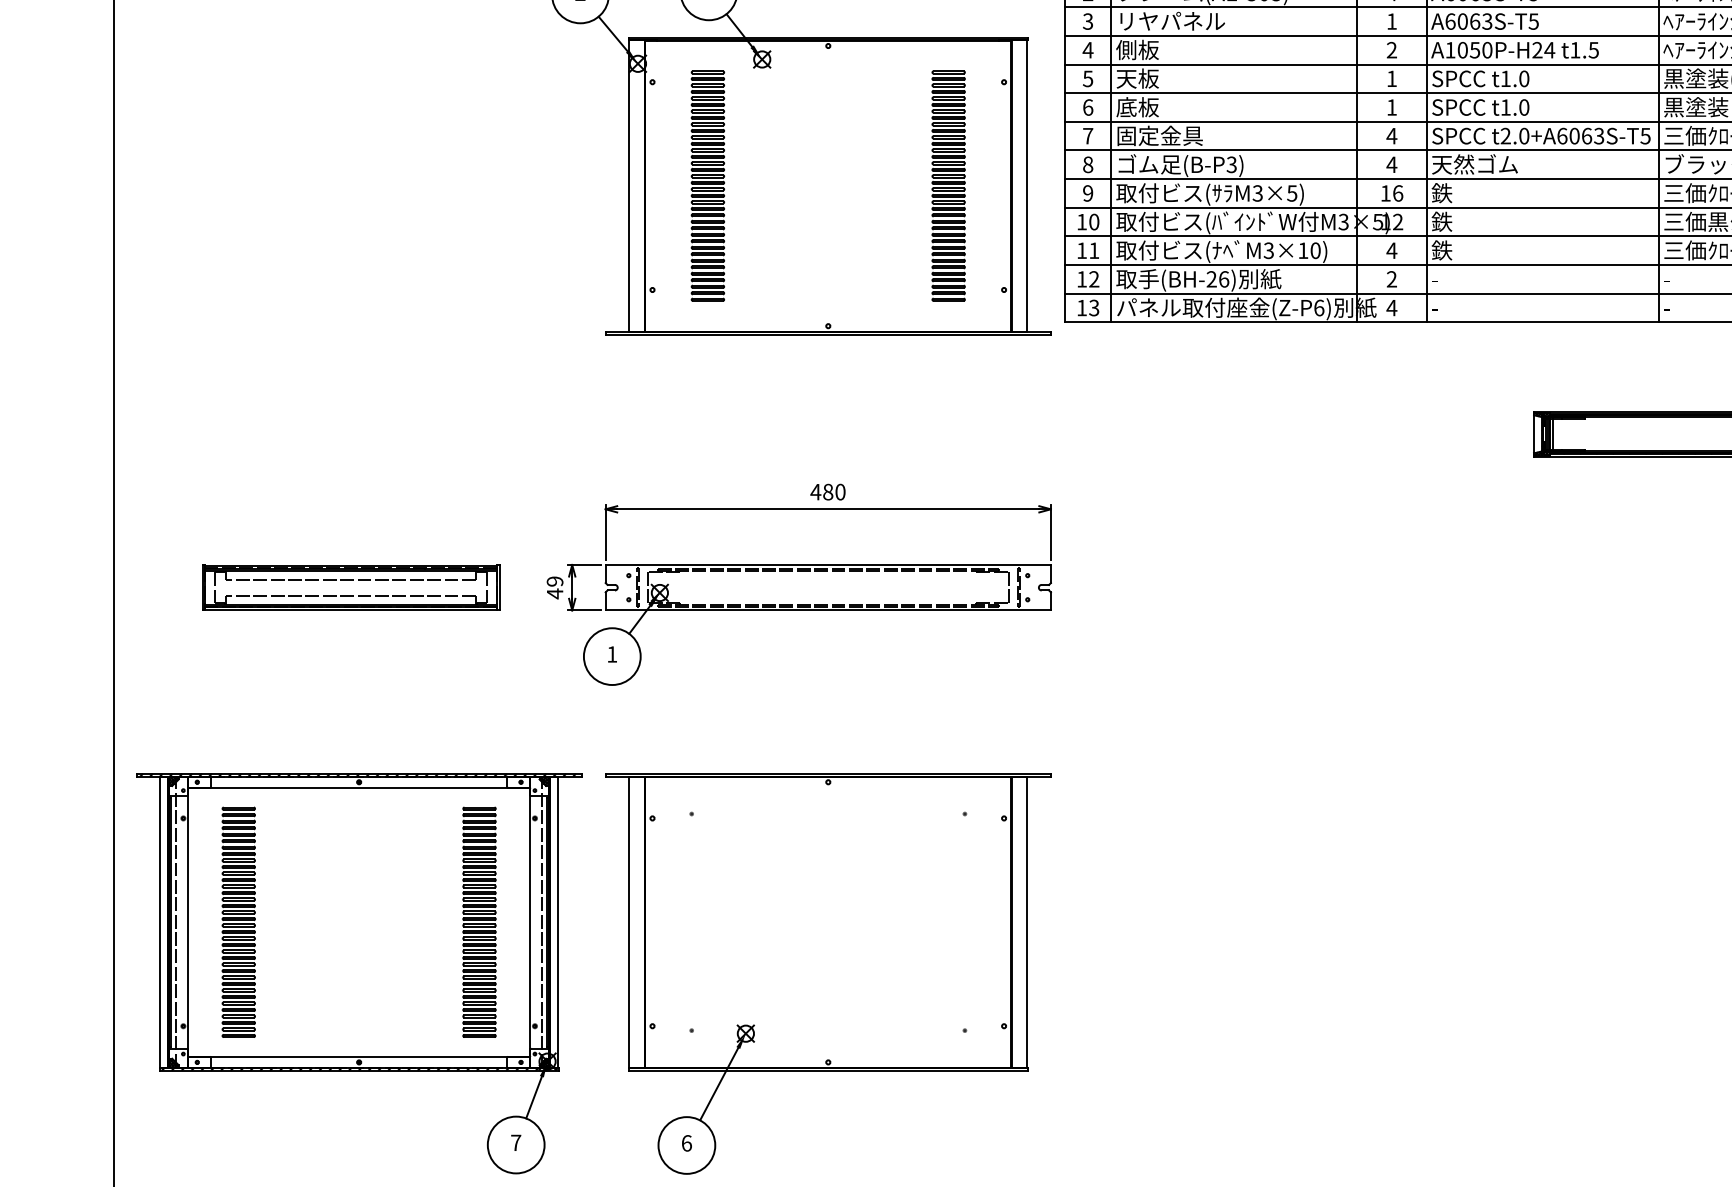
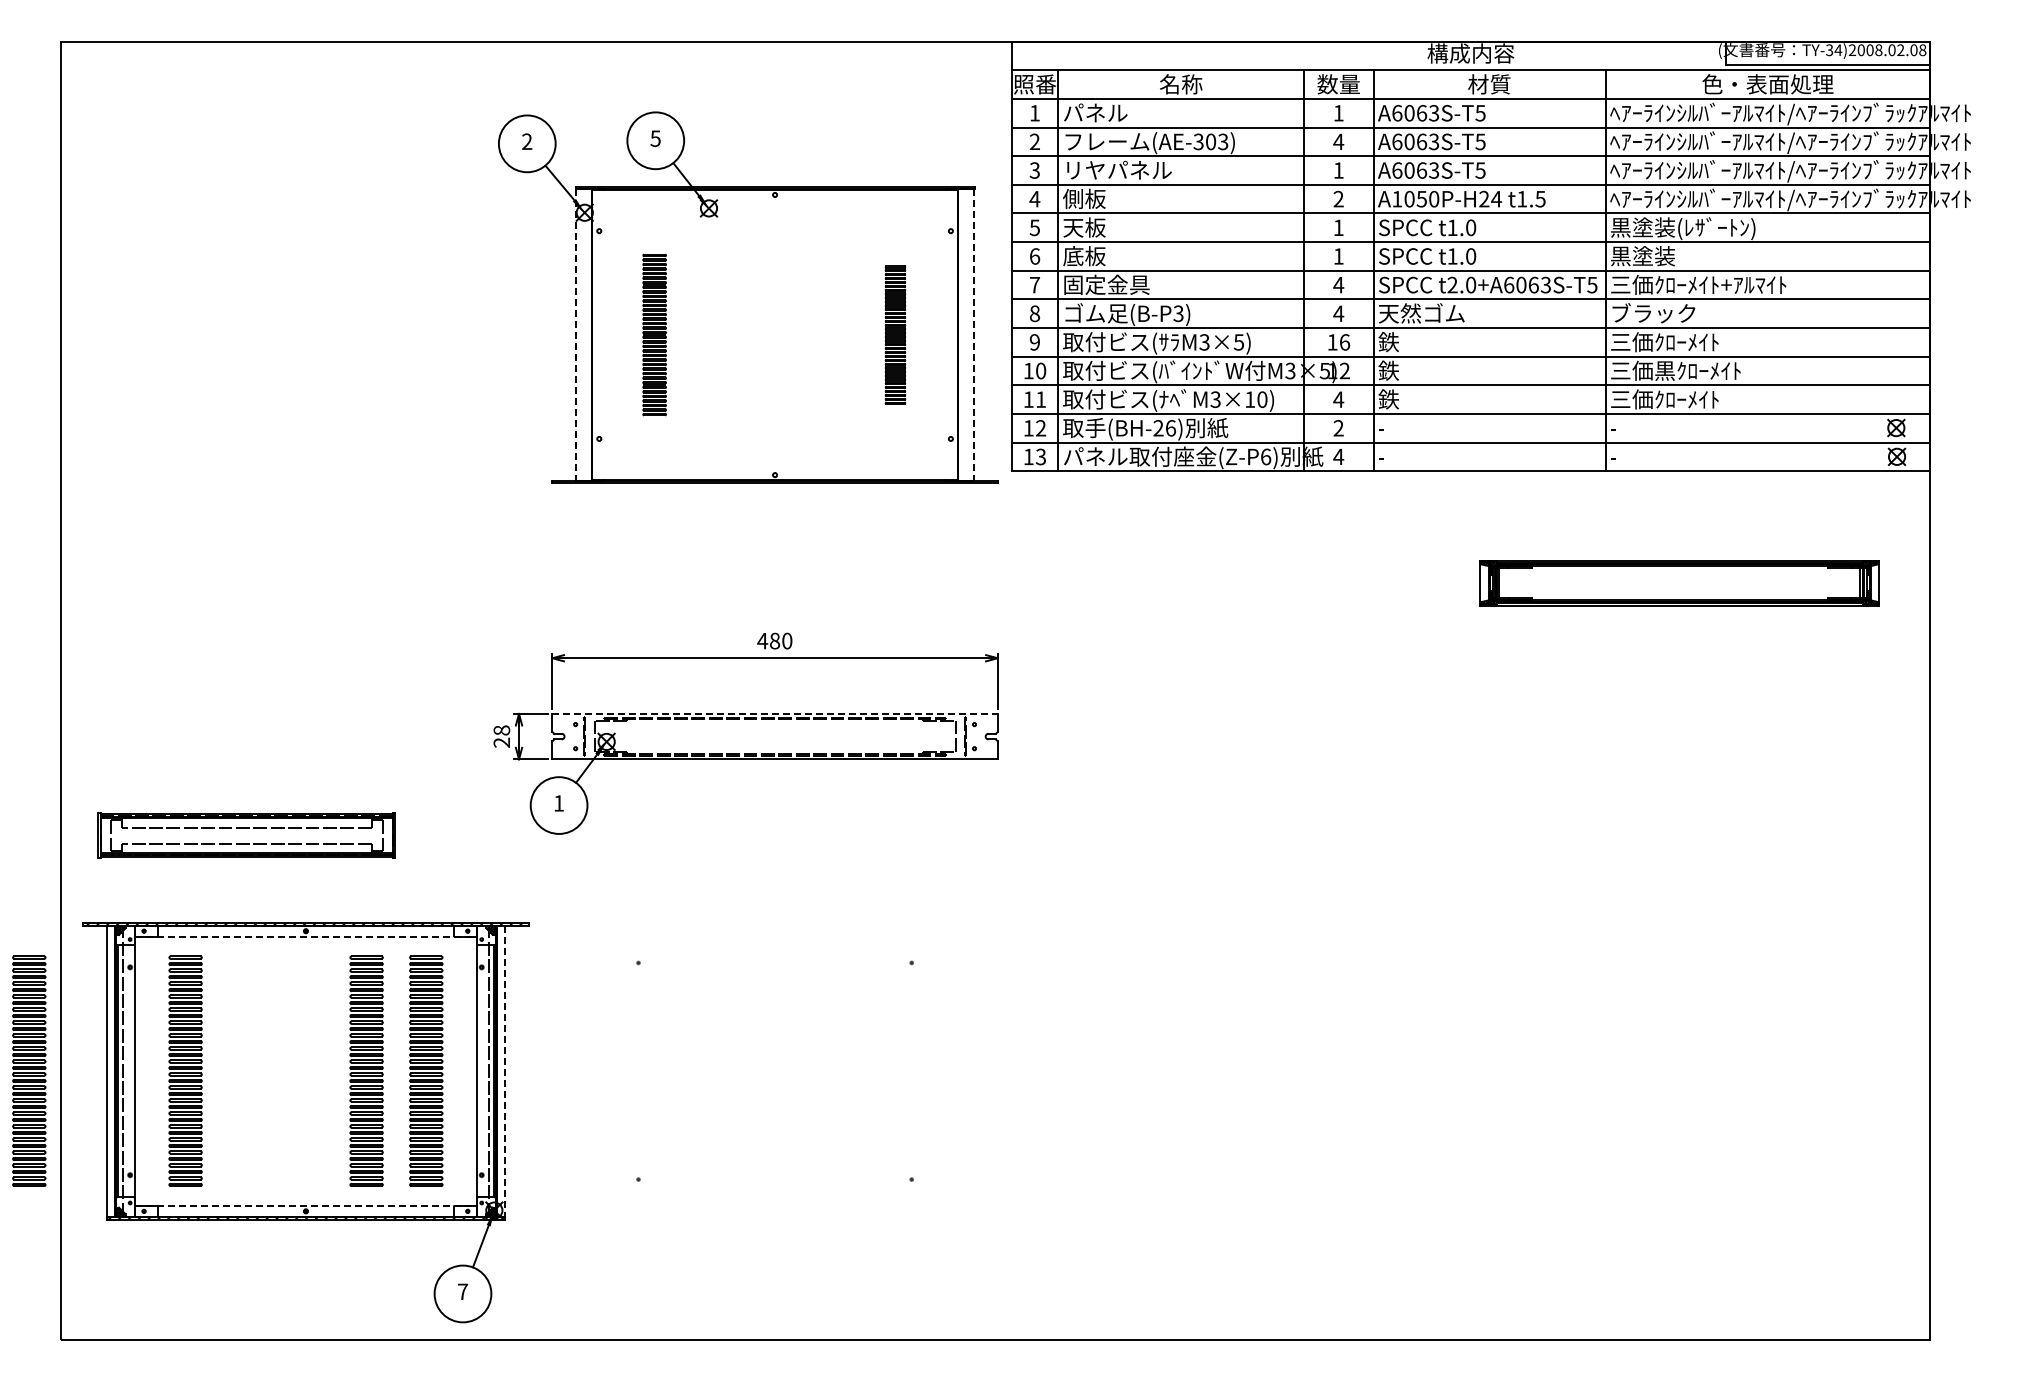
part: (707, 185) -> (654, 334), size x0.7
part: (948, 185) -> (895, 334), size x0.6
line: (629, 186) -> (576, 335), solid -> dashed
line: (1027, 186) -> (974, 335), solid -> dashed
line: (828, 564) -> (775, 713), solid -> dashed
part: (350, 587) -> (246, 835), moved
text: (554, 587) -> (501, 736), 49 -> 28
line: (359, 787) -> (306, 936), solid -> dashed
part: (82, 921) -> (29, 1070), added
part: (419, 921) -> (366, 1070), added
line: (557, 922) -> (504, 1071), solid -> dashed
part: (827, 973) -> (774, 1122), removed
line: (358, 1056) -> (305, 1205), solid -> dashed

